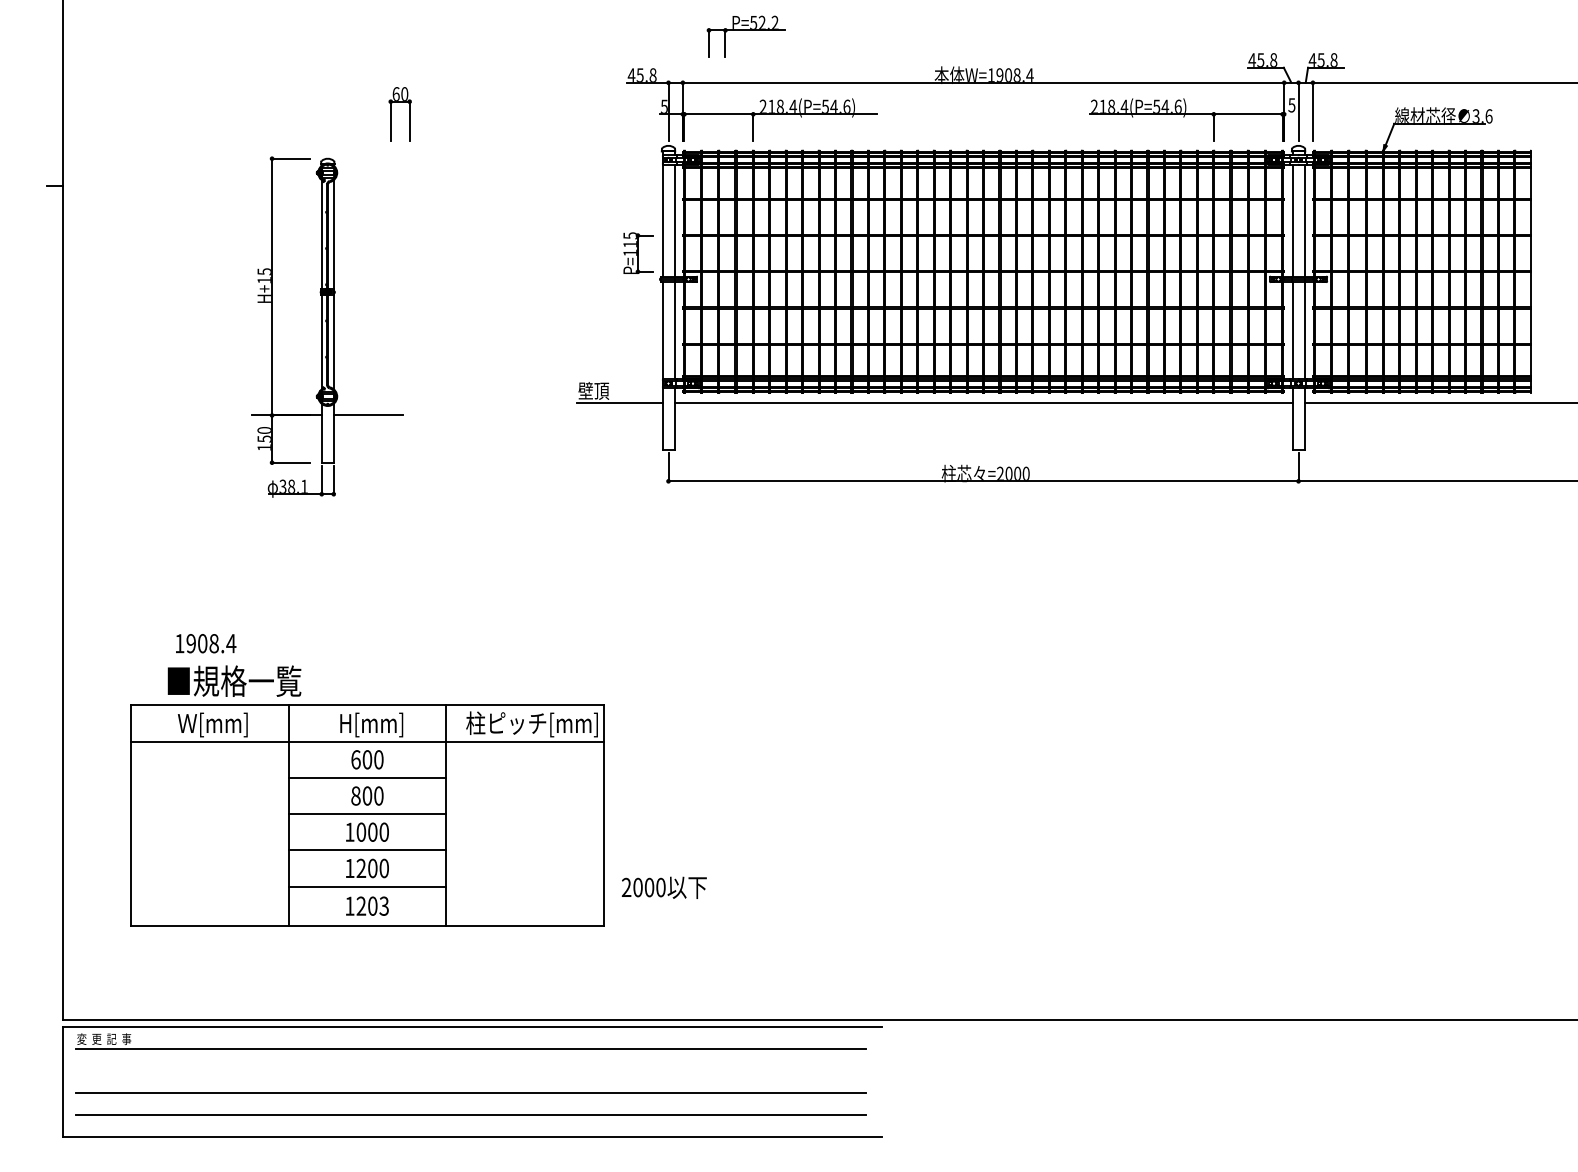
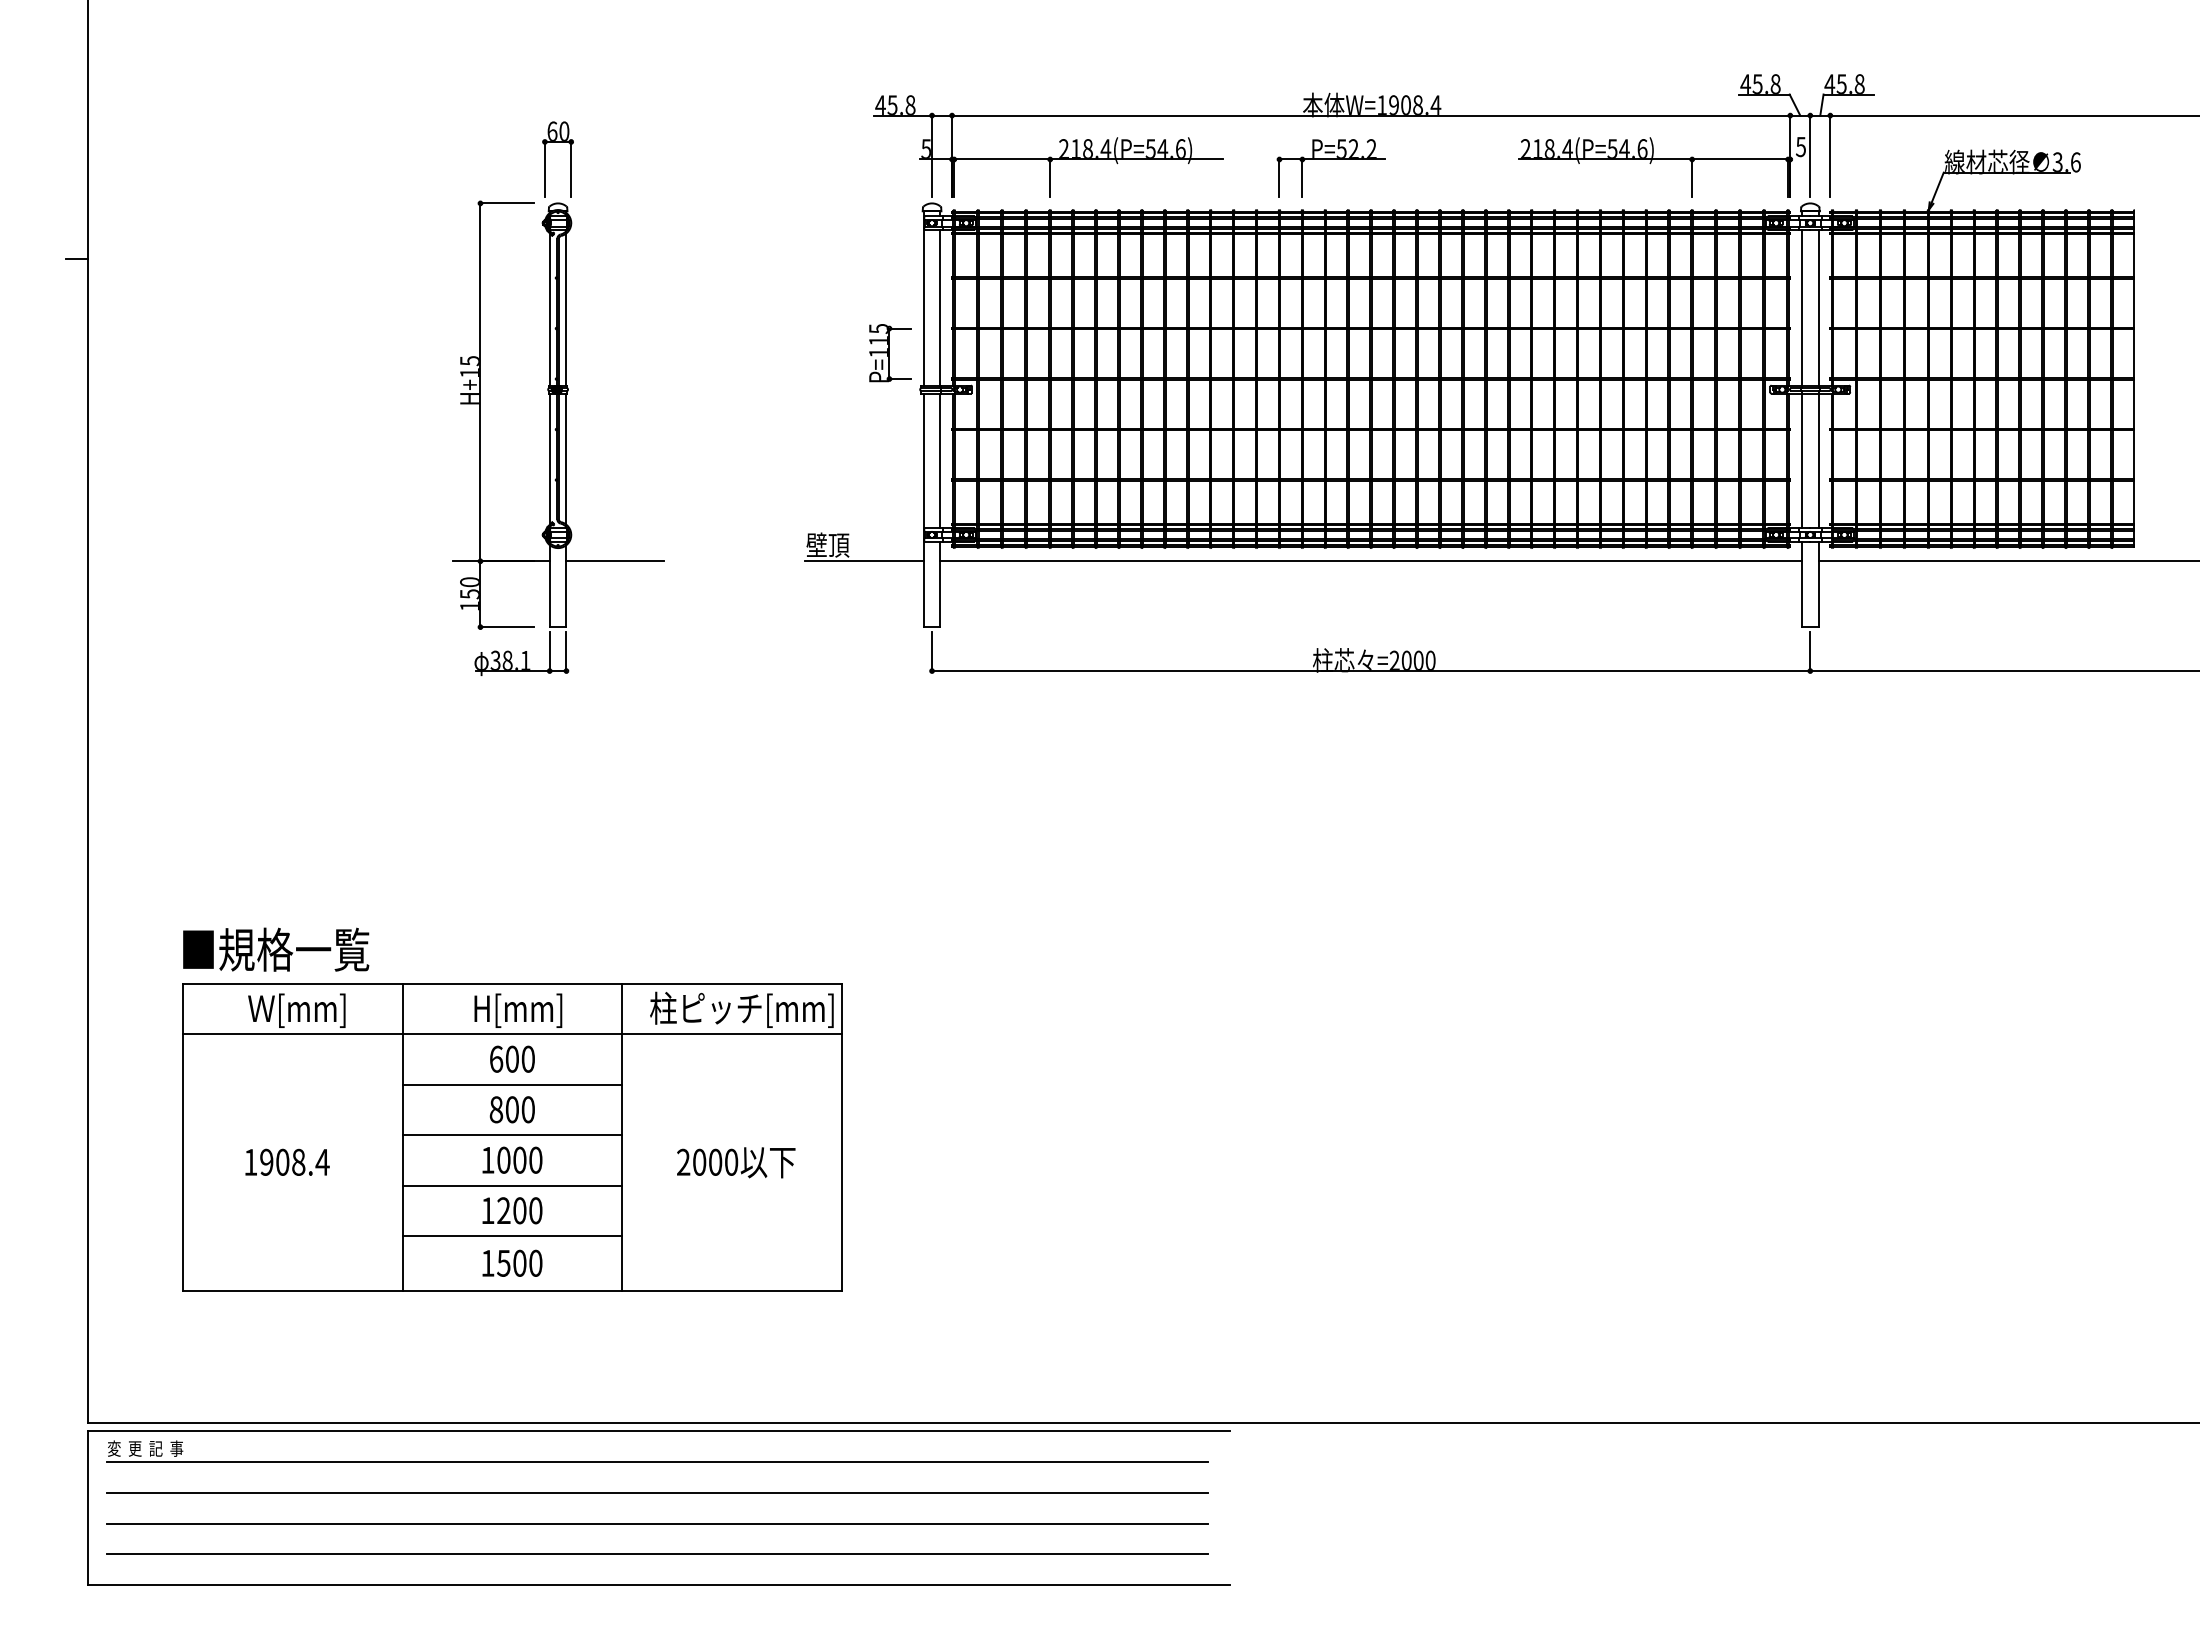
part: (745, 30) -> (1330, 159), moved
part: (328, 326) -> (558, 437), moved
text: (206, 643) -> (287, 1161), moved
text: (234, 681) -> (276, 949), moved
text: (664, 887) -> (736, 1162), moved
text: (372, 905) -> (519, 1262), 1203 -> 1500
line: (470, 1070) -> (656, 1492), added

